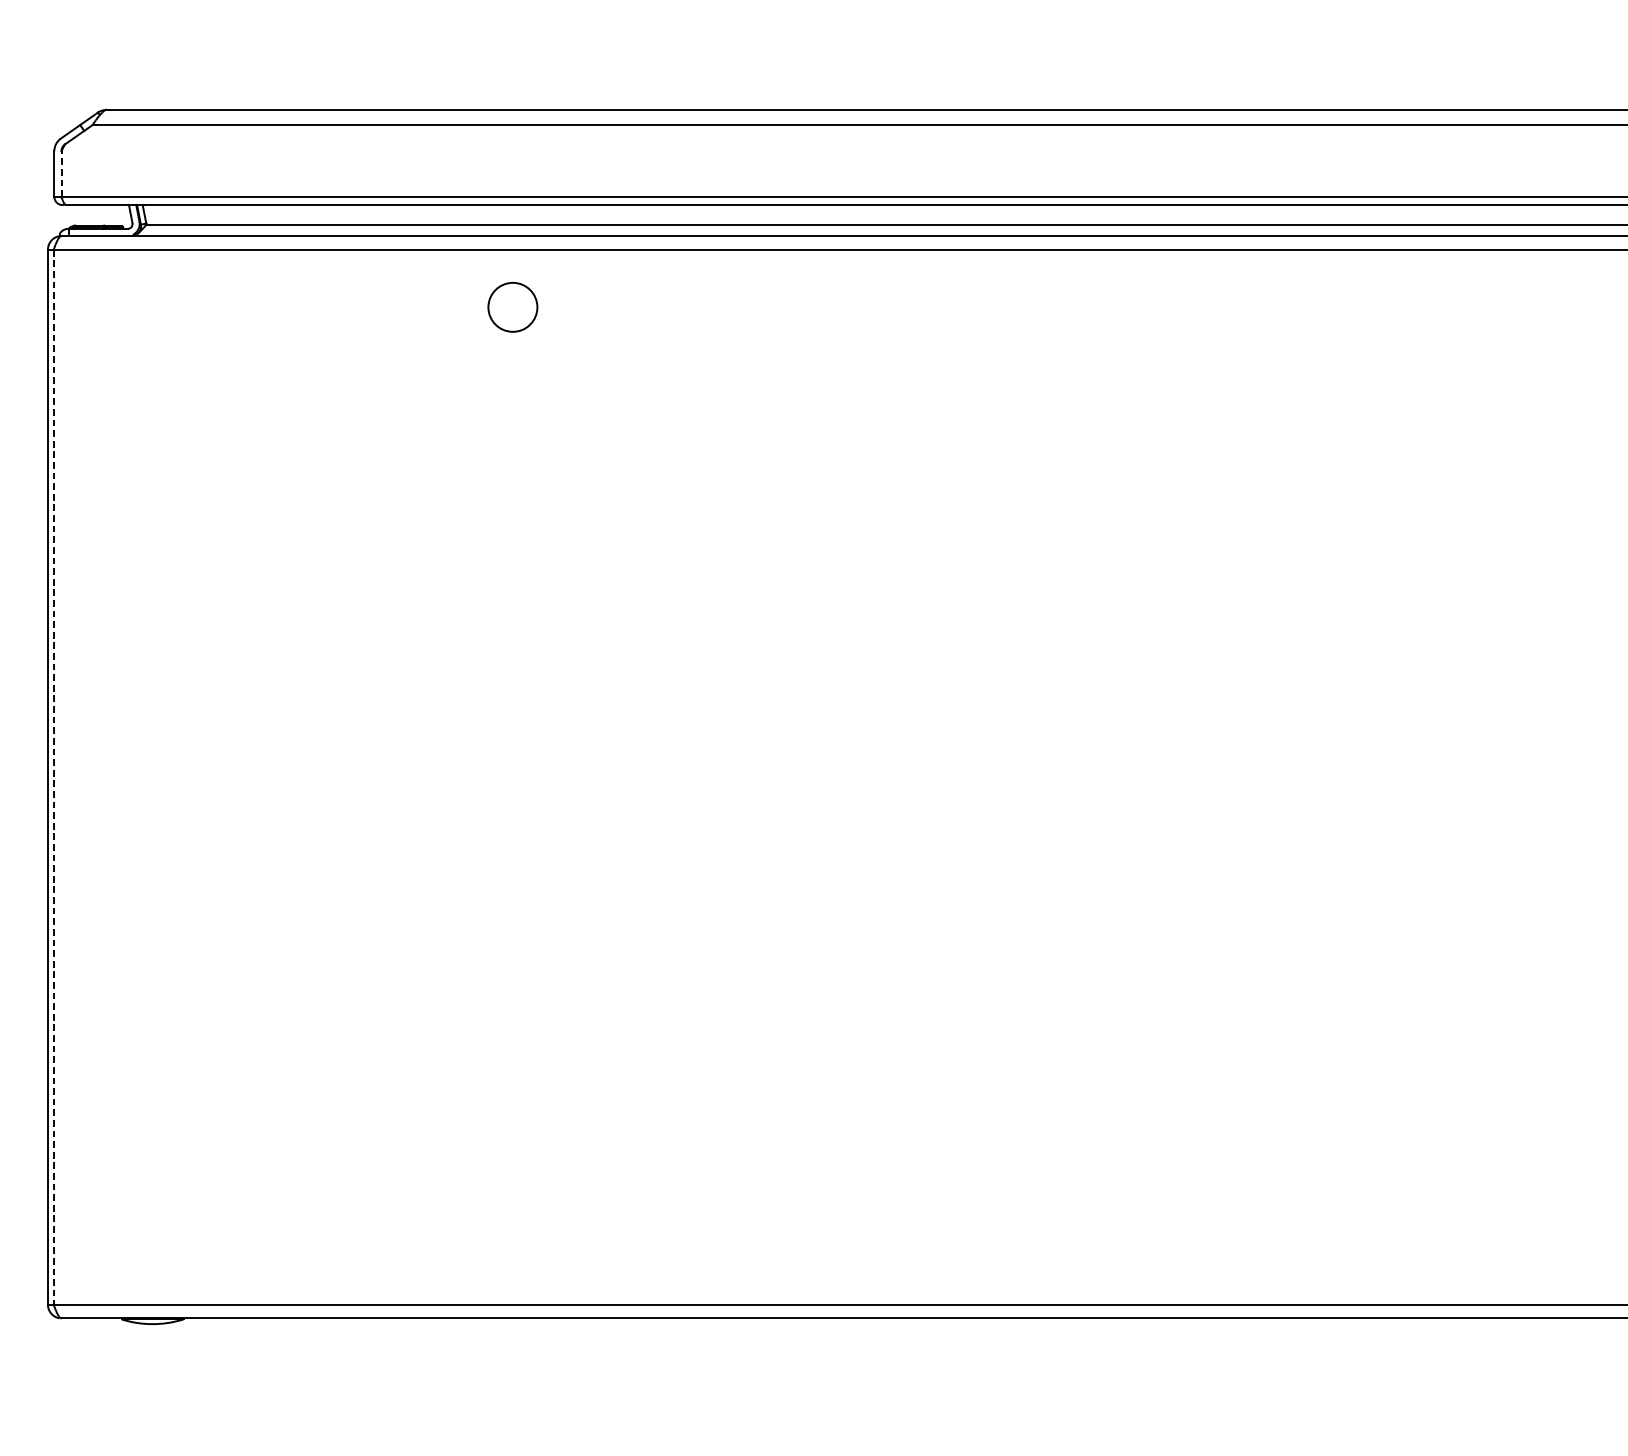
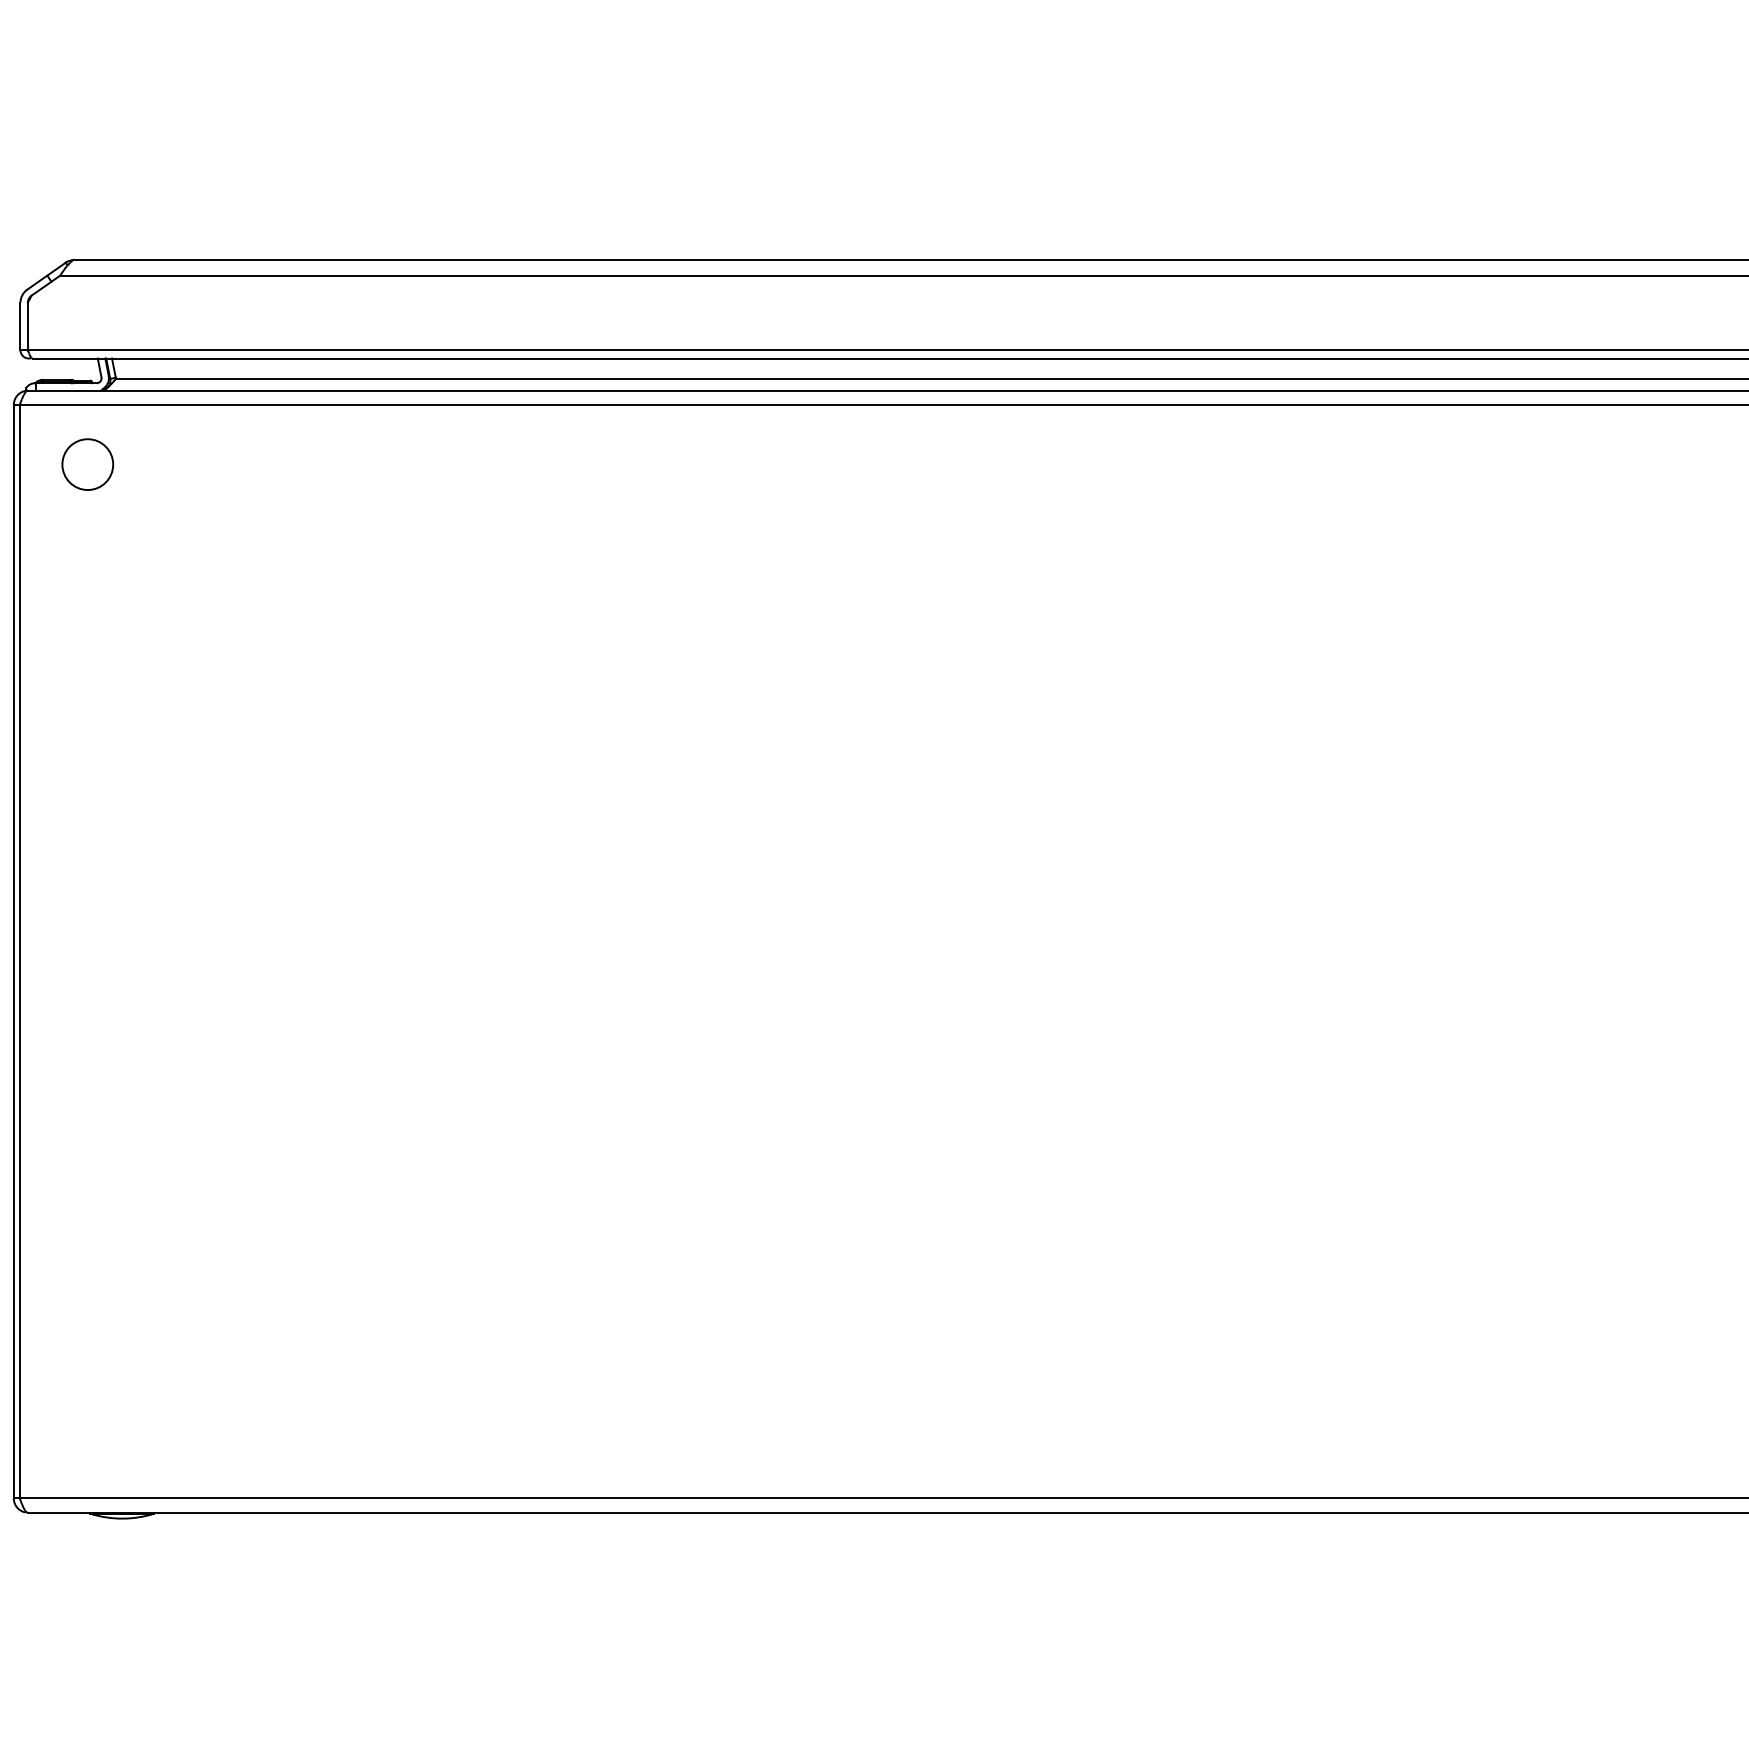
line: (61, 174) -> (27, 326), dashed -> solid
circle: (512, 307) -> (87, 464), moved
line: (53, 777) -> (19, 951), dashed -> solid

